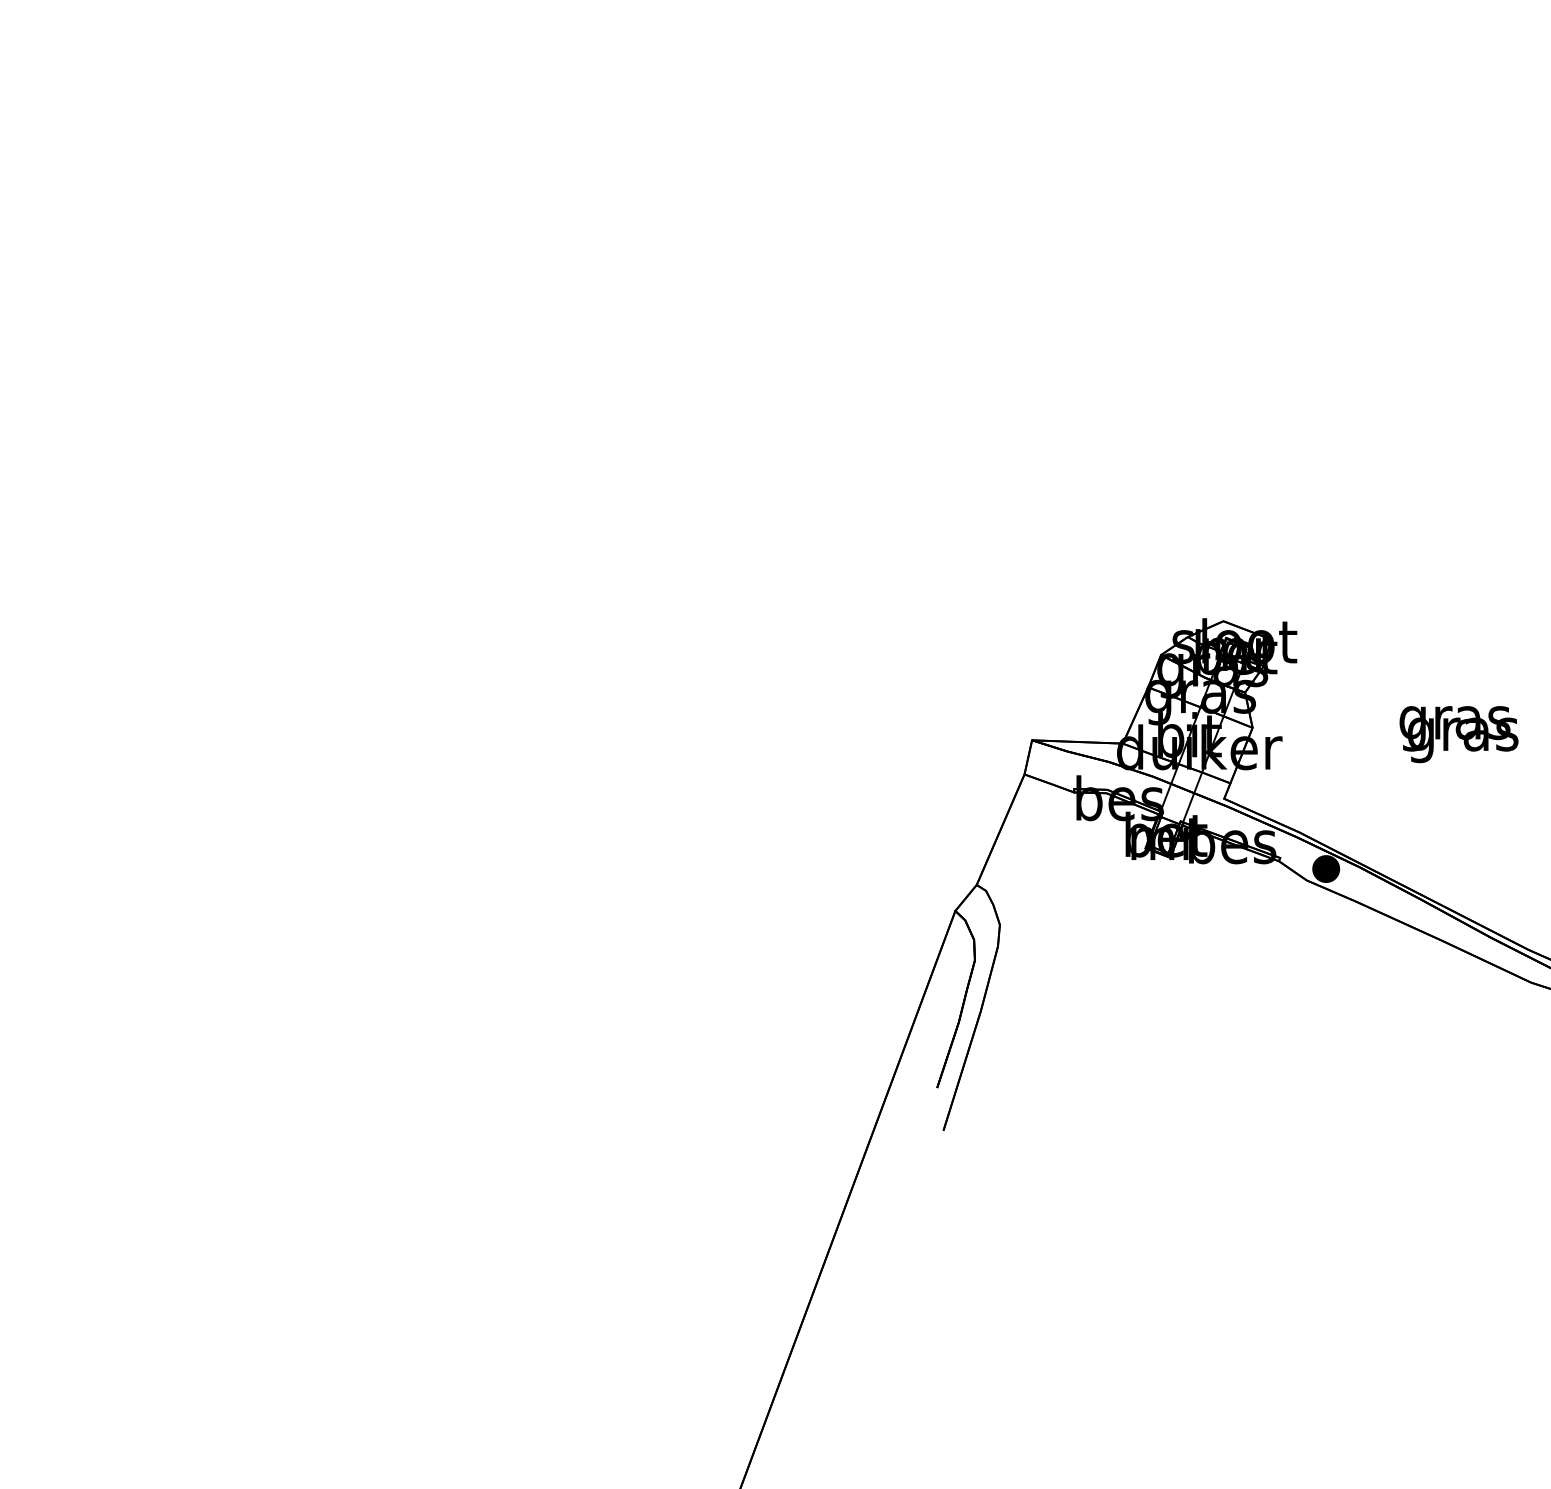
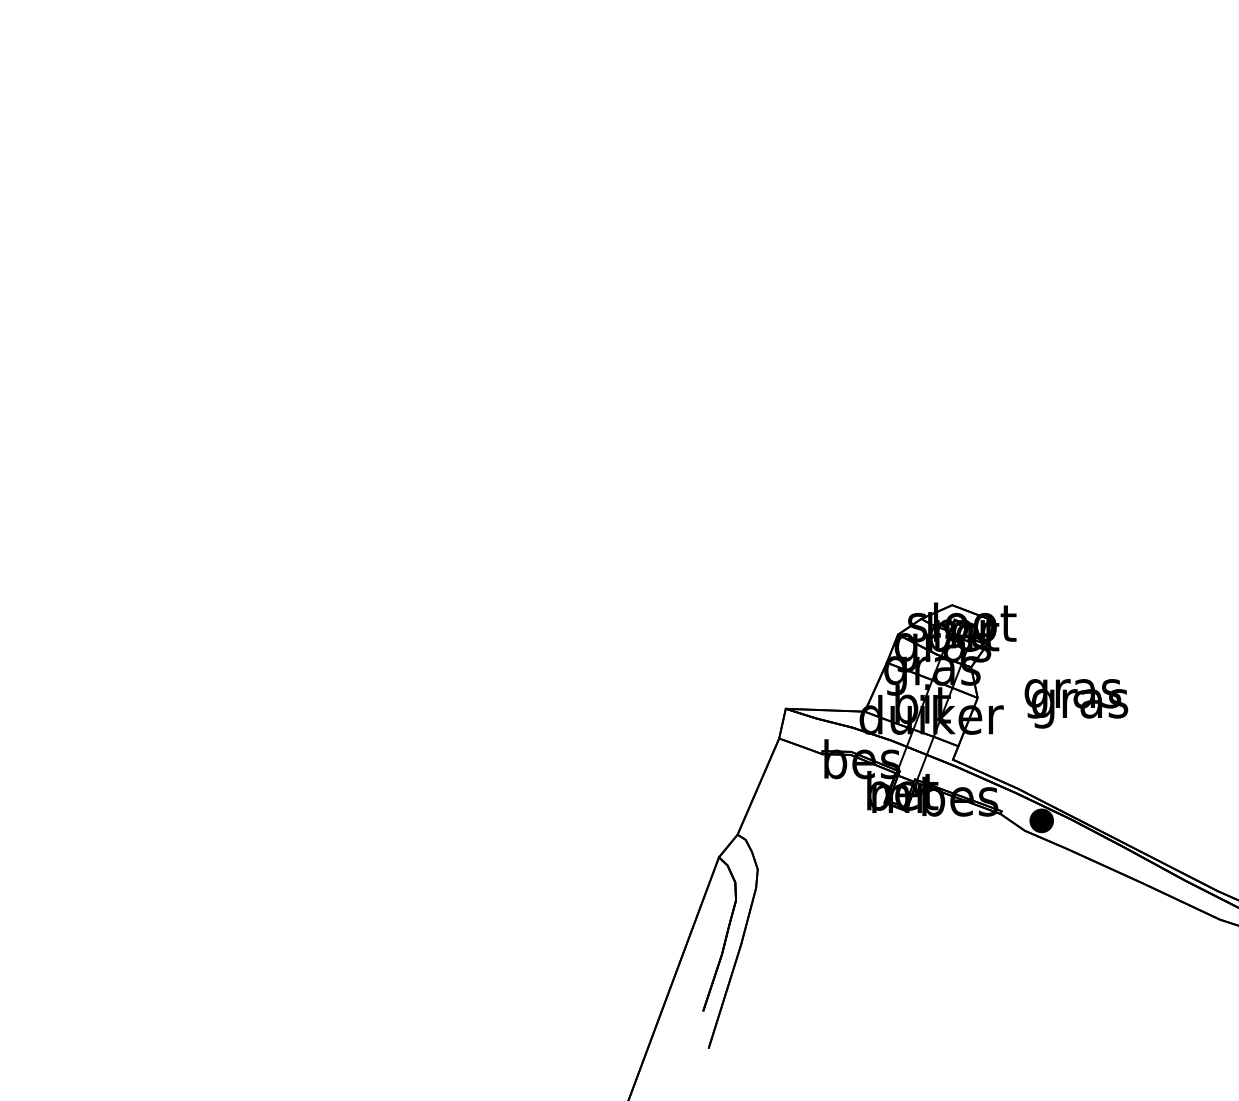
text: (1458, 734) -> (1075, 703), moved

